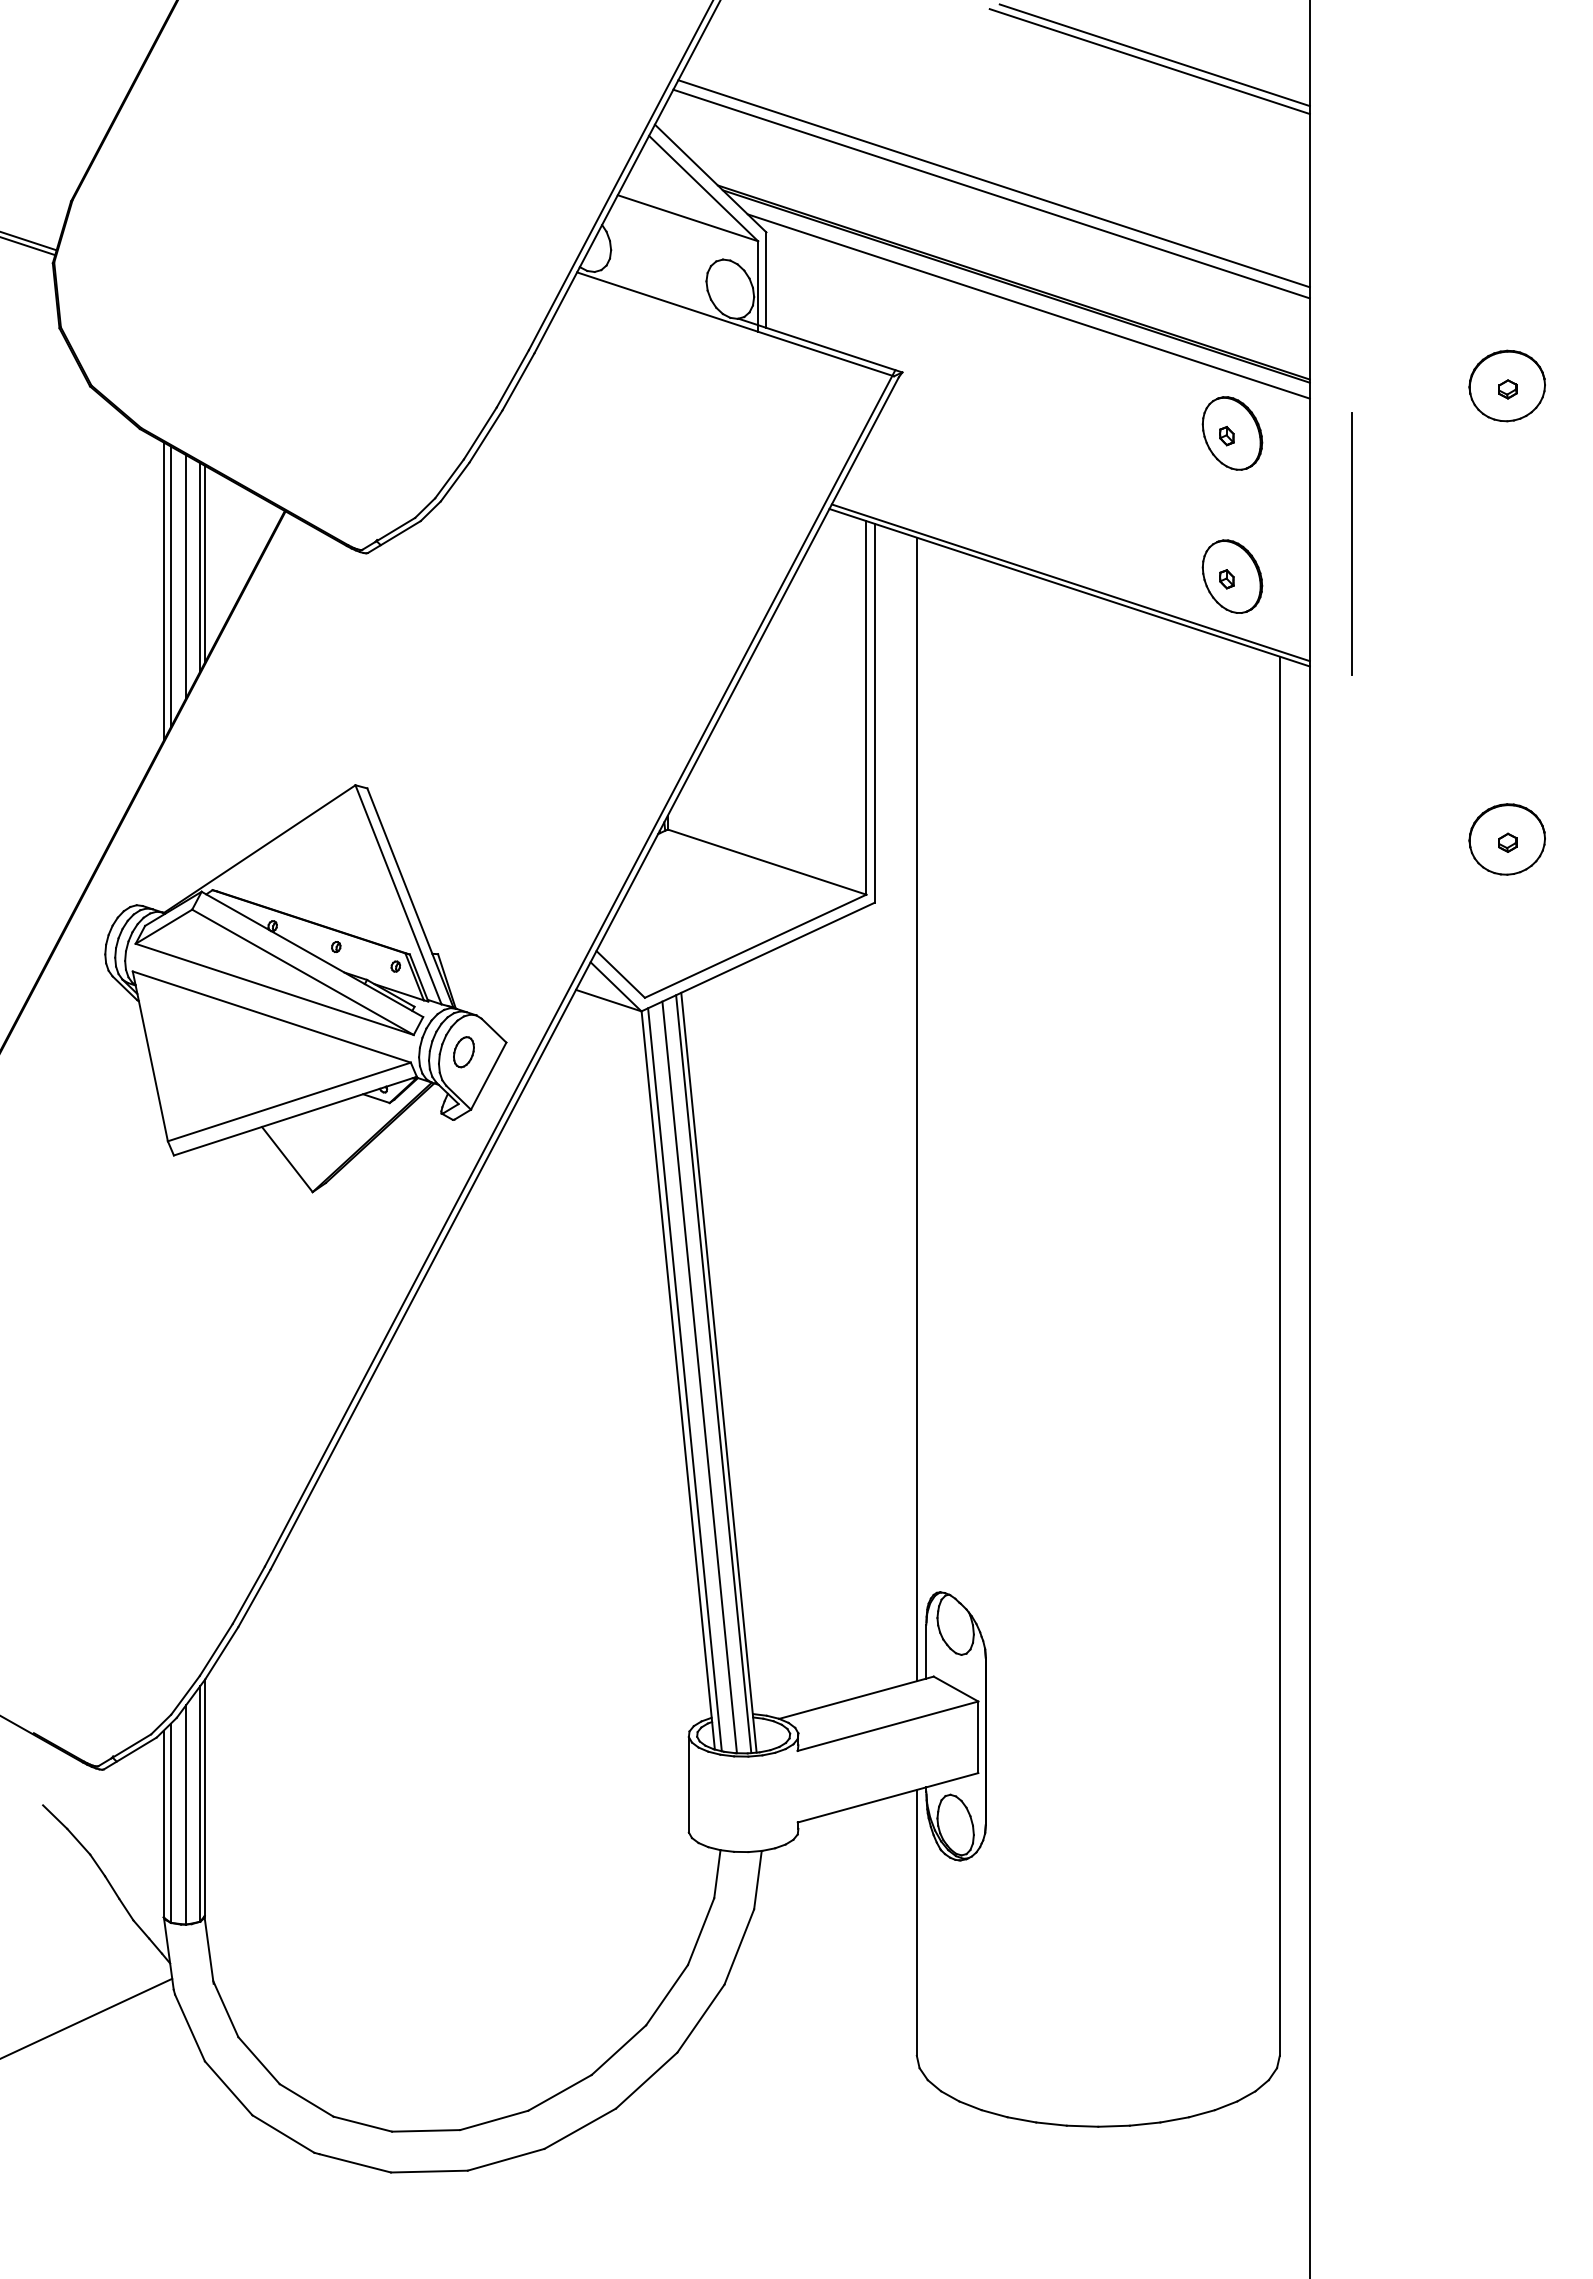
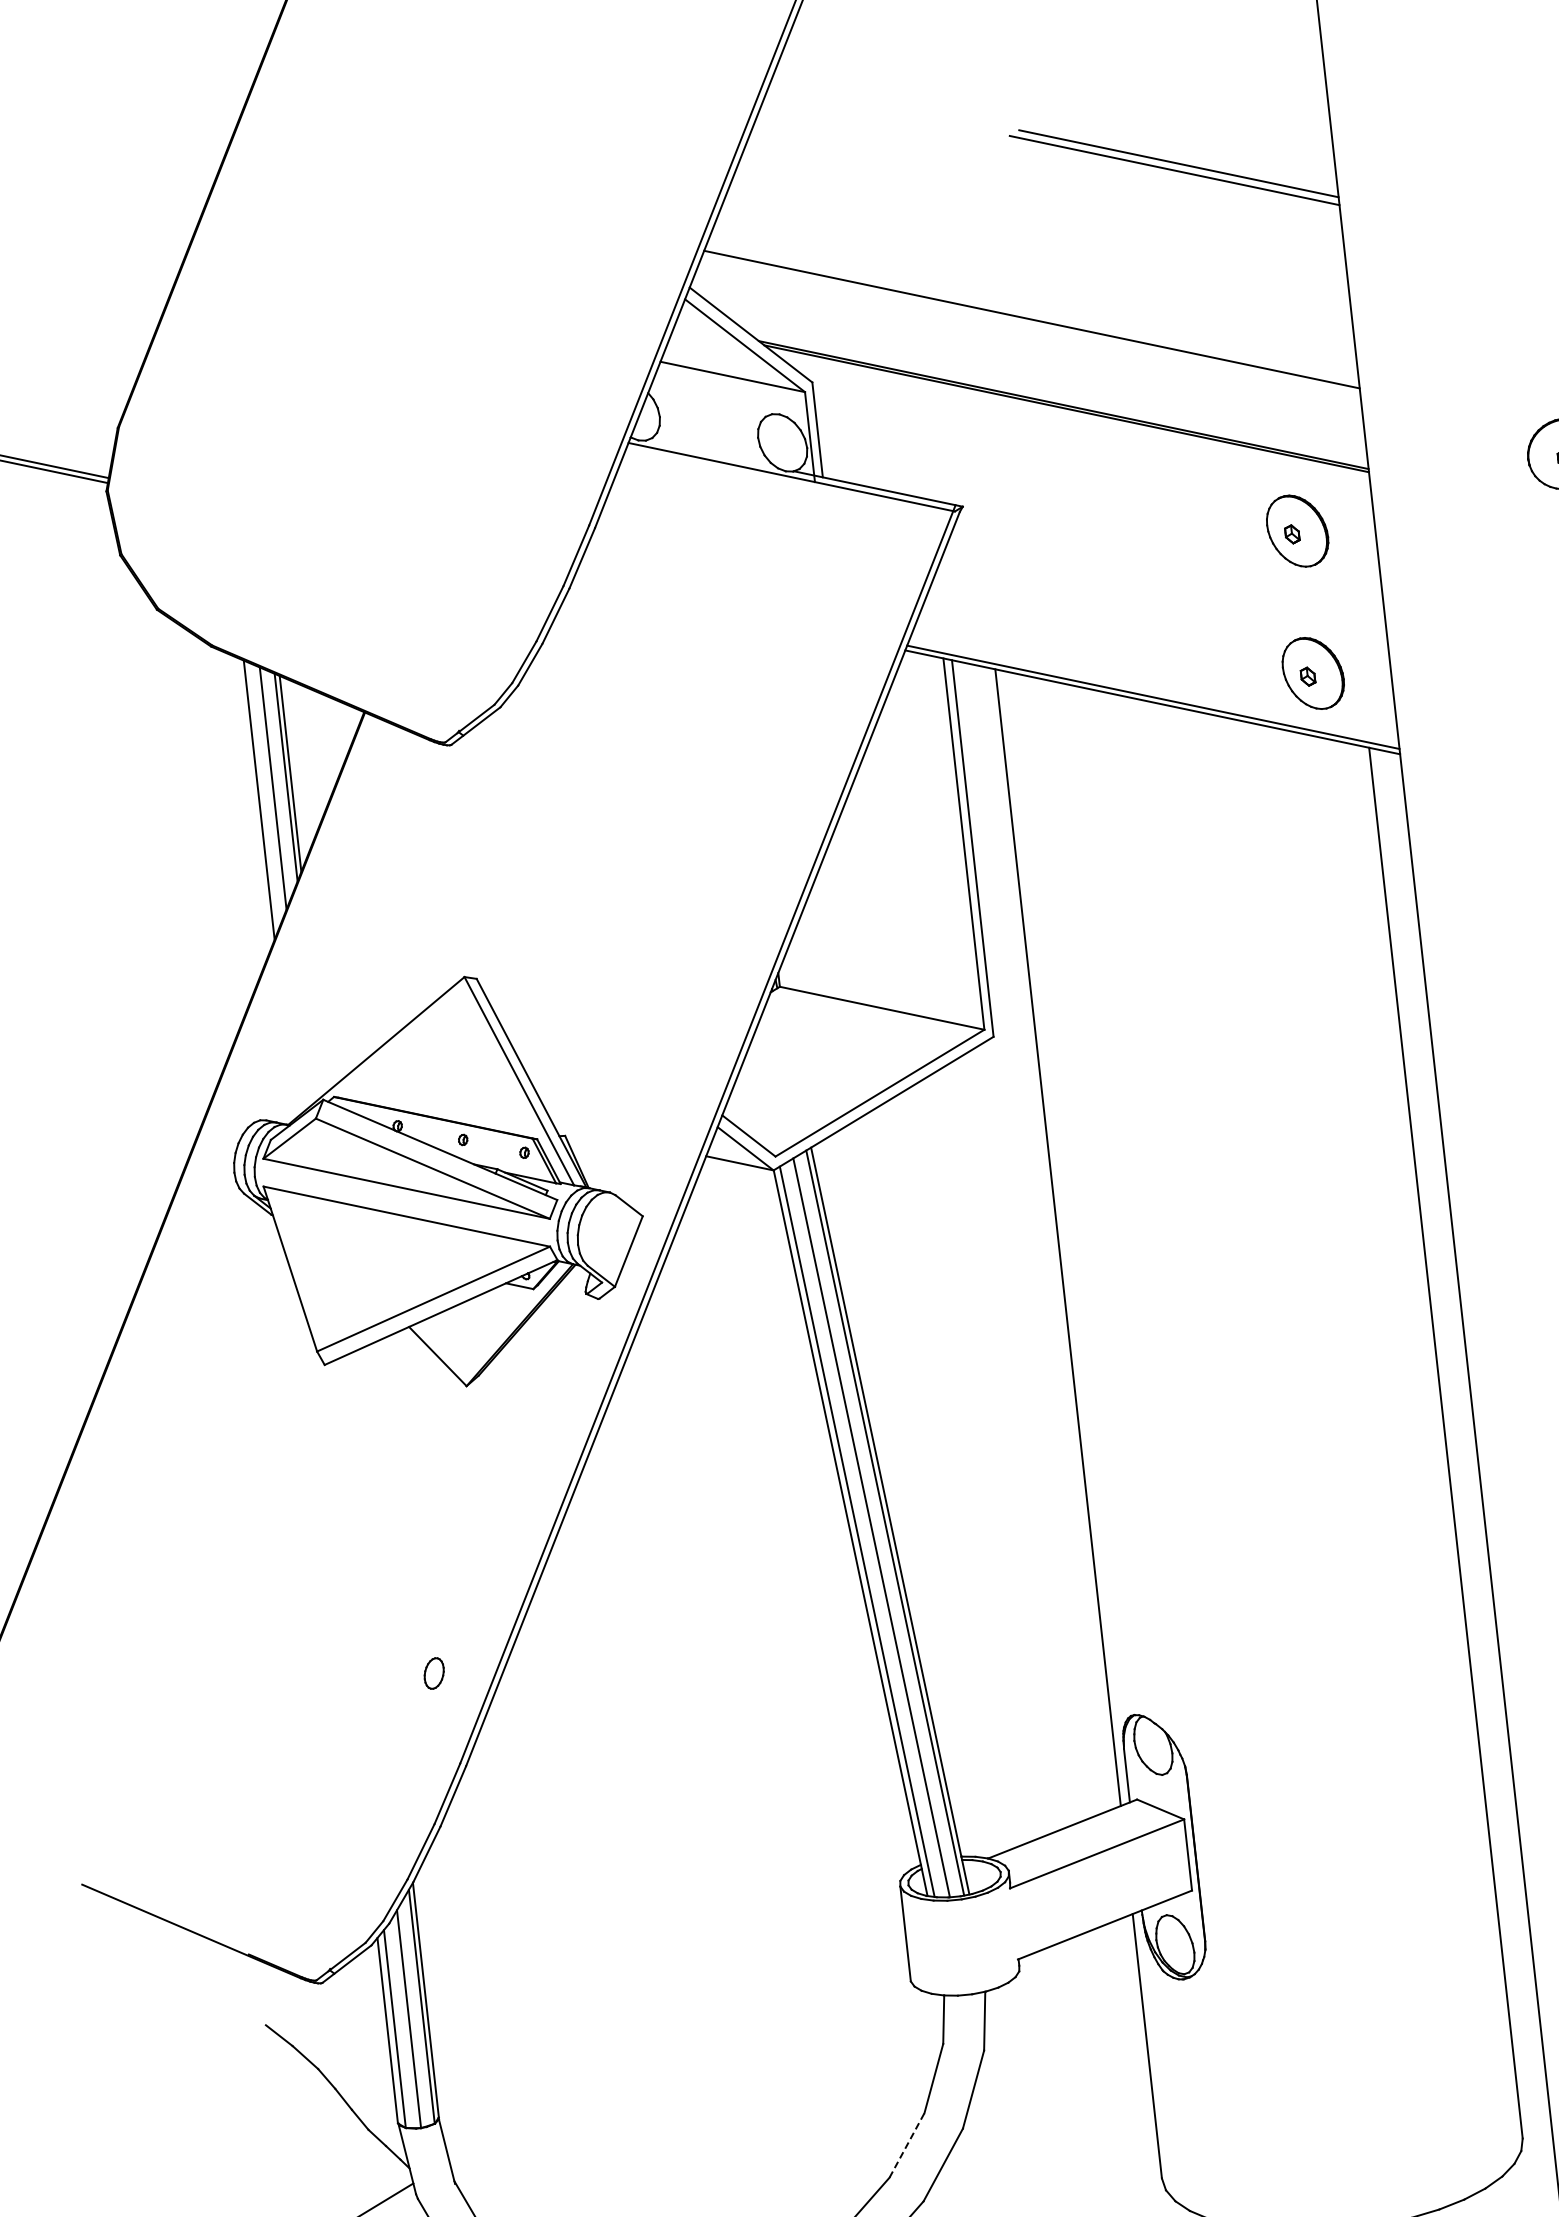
line: (993, 183) -> (1032, 308), removed
line: (1028, 306) -> (1080, 427), removed
line: (1351, 543) -> (1427, 627), removed
line: (163, 591) -> (252, 805), removed
part: (463, 1052) -> (433, 1673), moved
line: (667, 1995) -> (907, 2145), solid -> dashed

